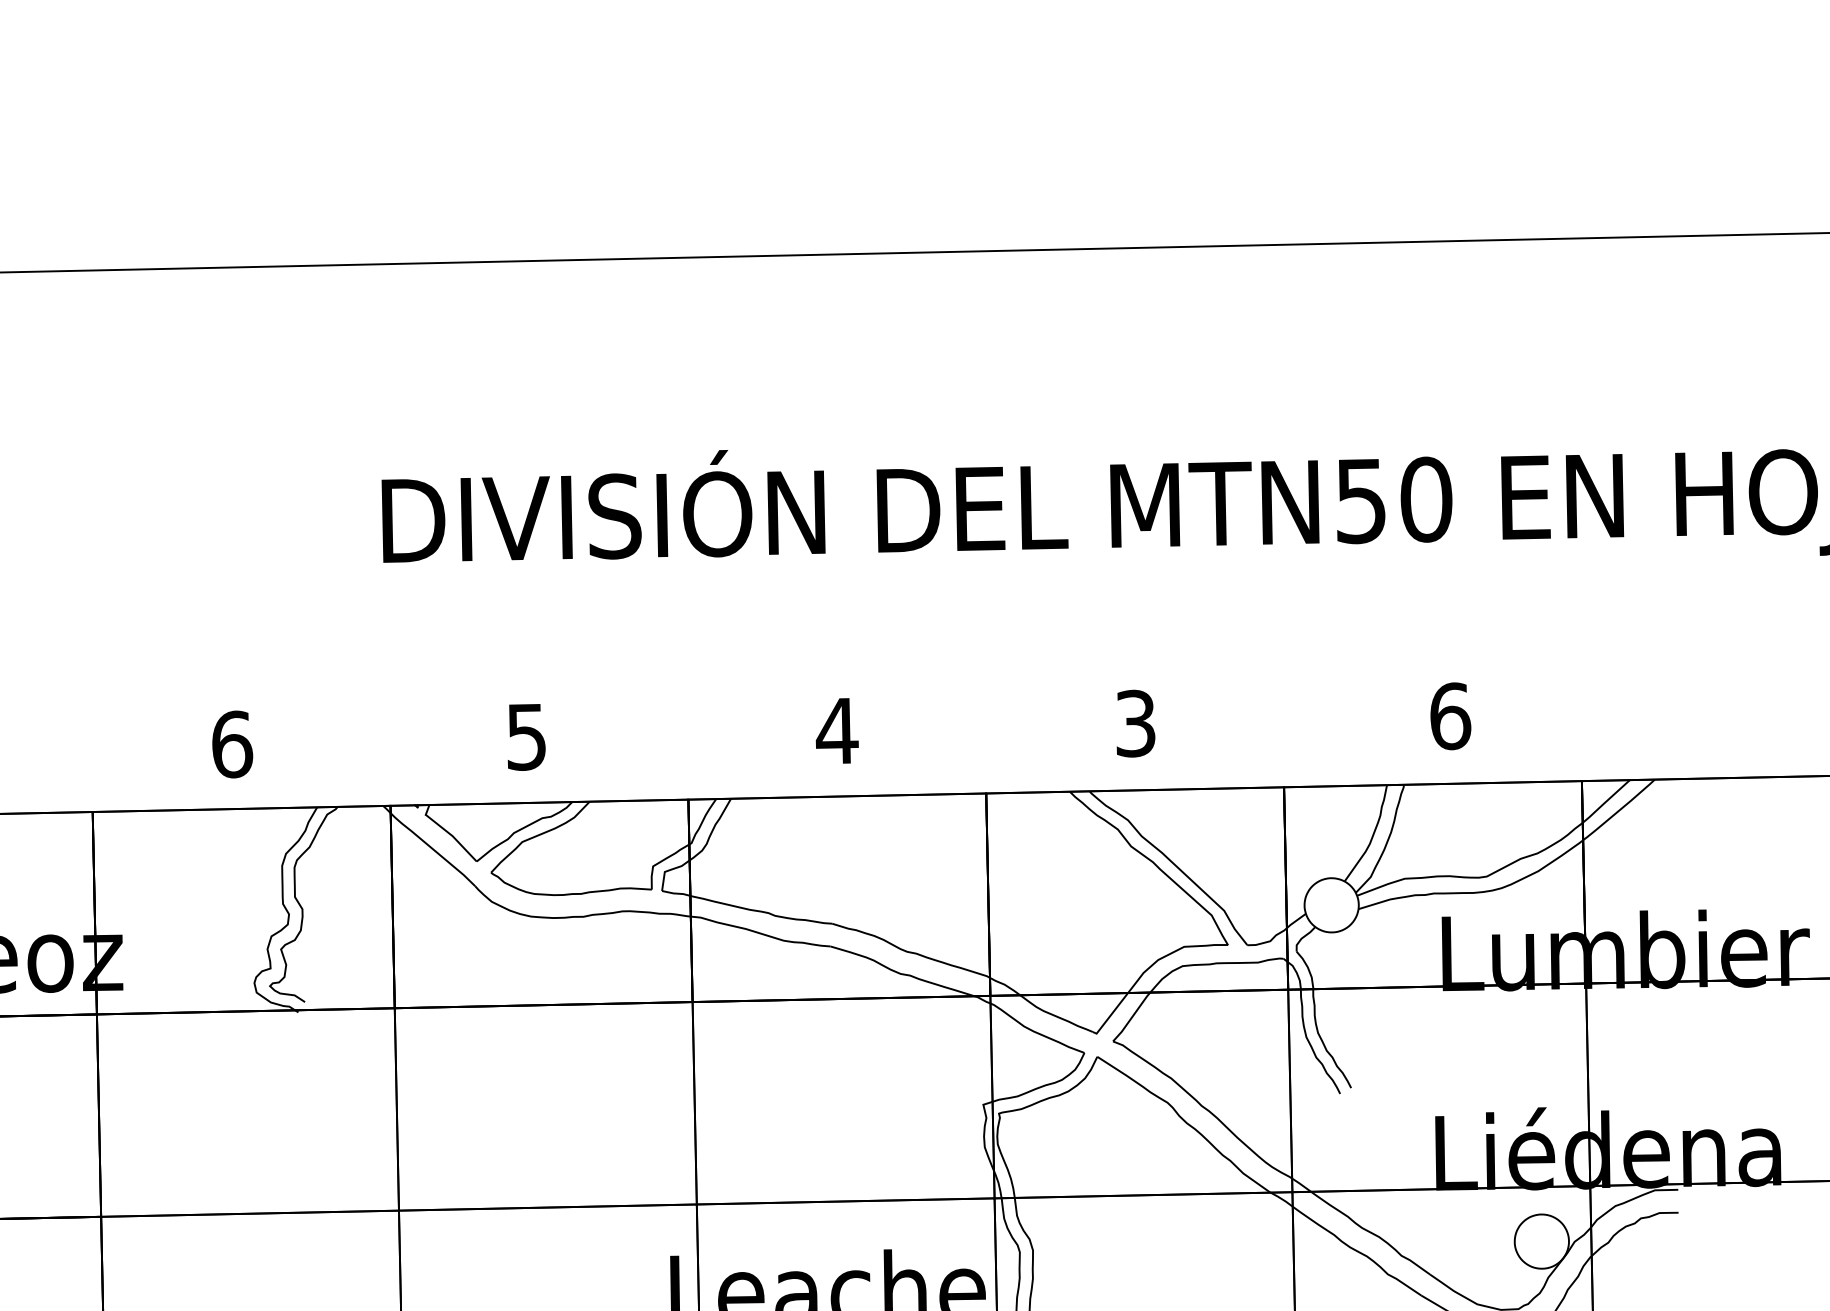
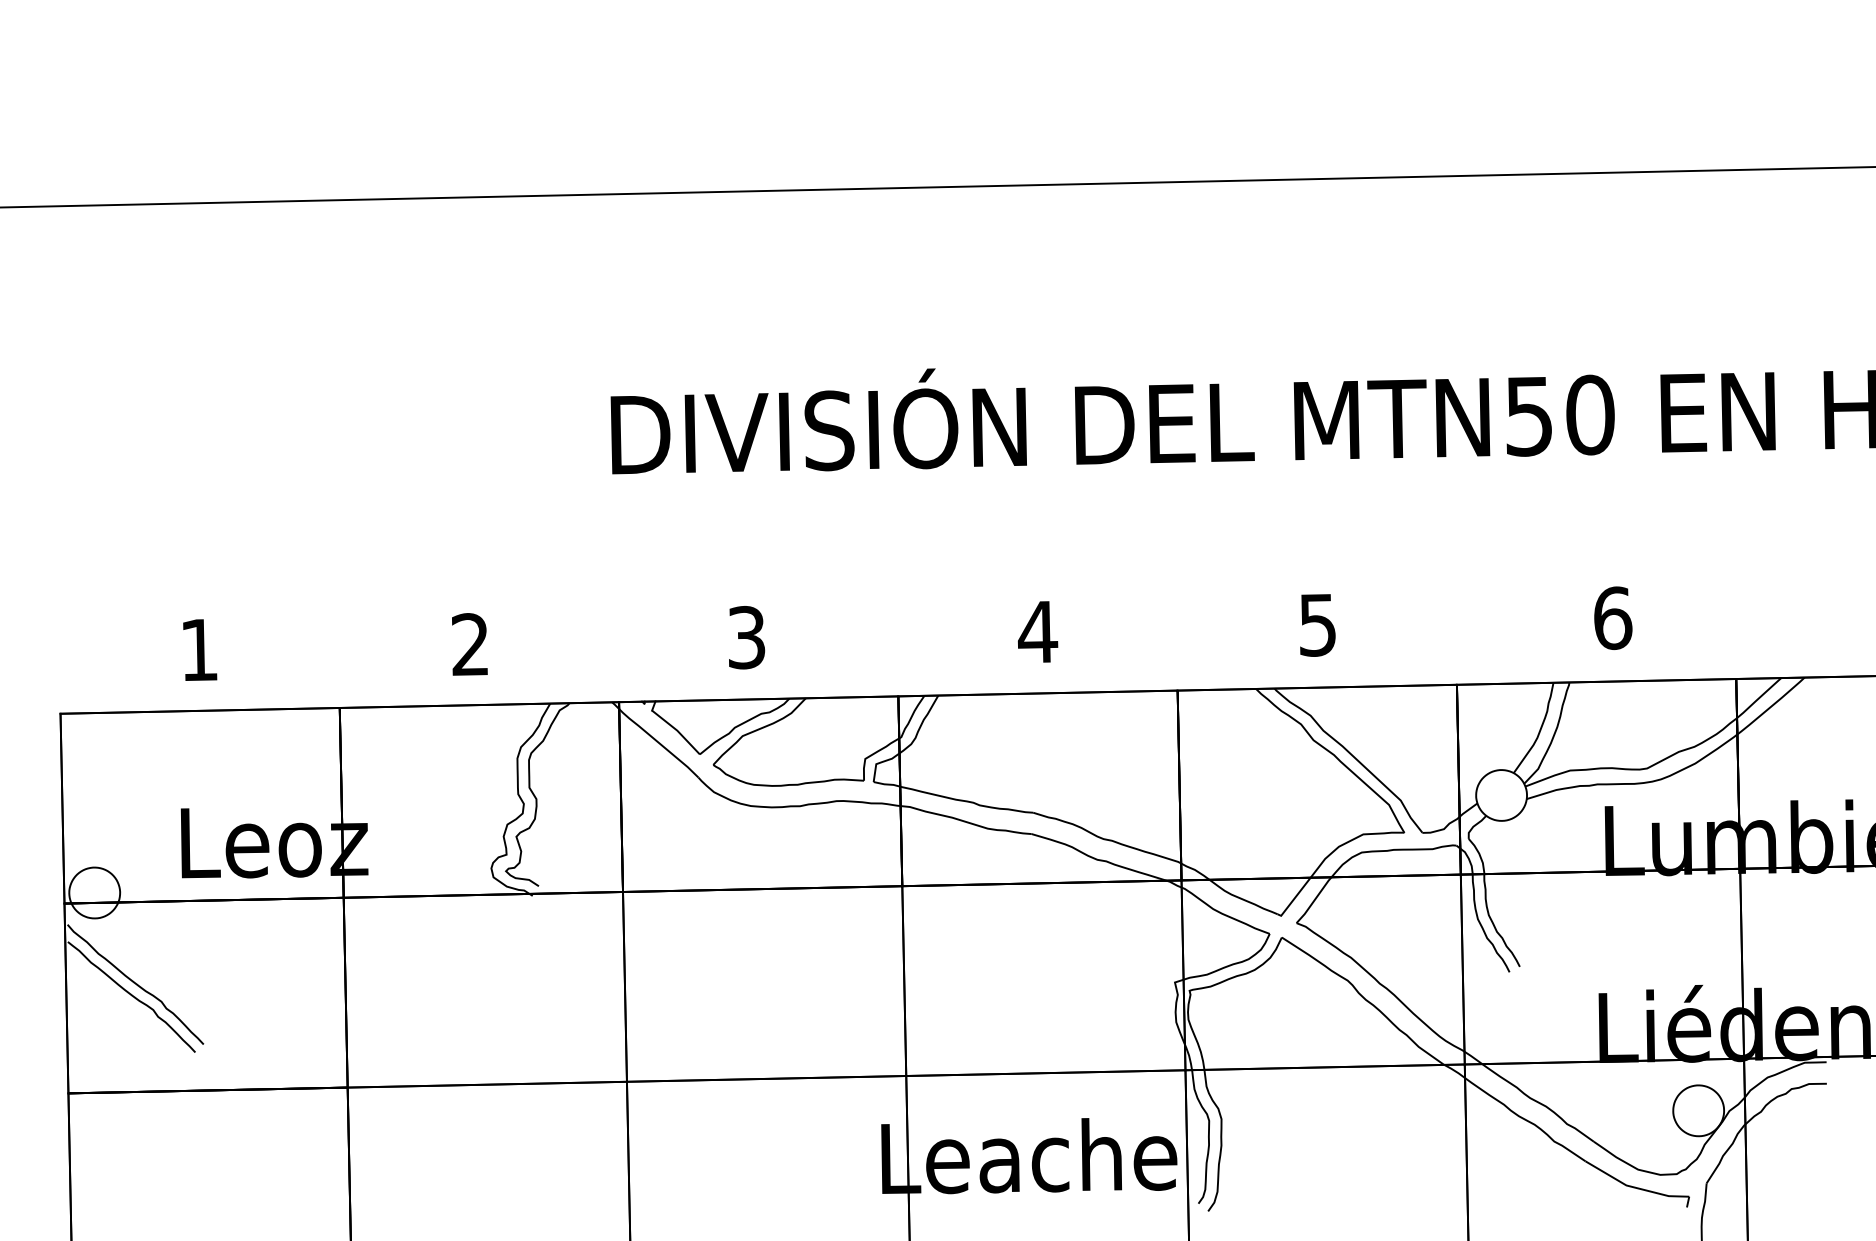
text: (1136, 722) -> (1318, 624), 3 -> 5
text: (527, 736) -> (747, 637), 5 -> 3
text: (233, 744) -> (471, 644), 6 -> 2

